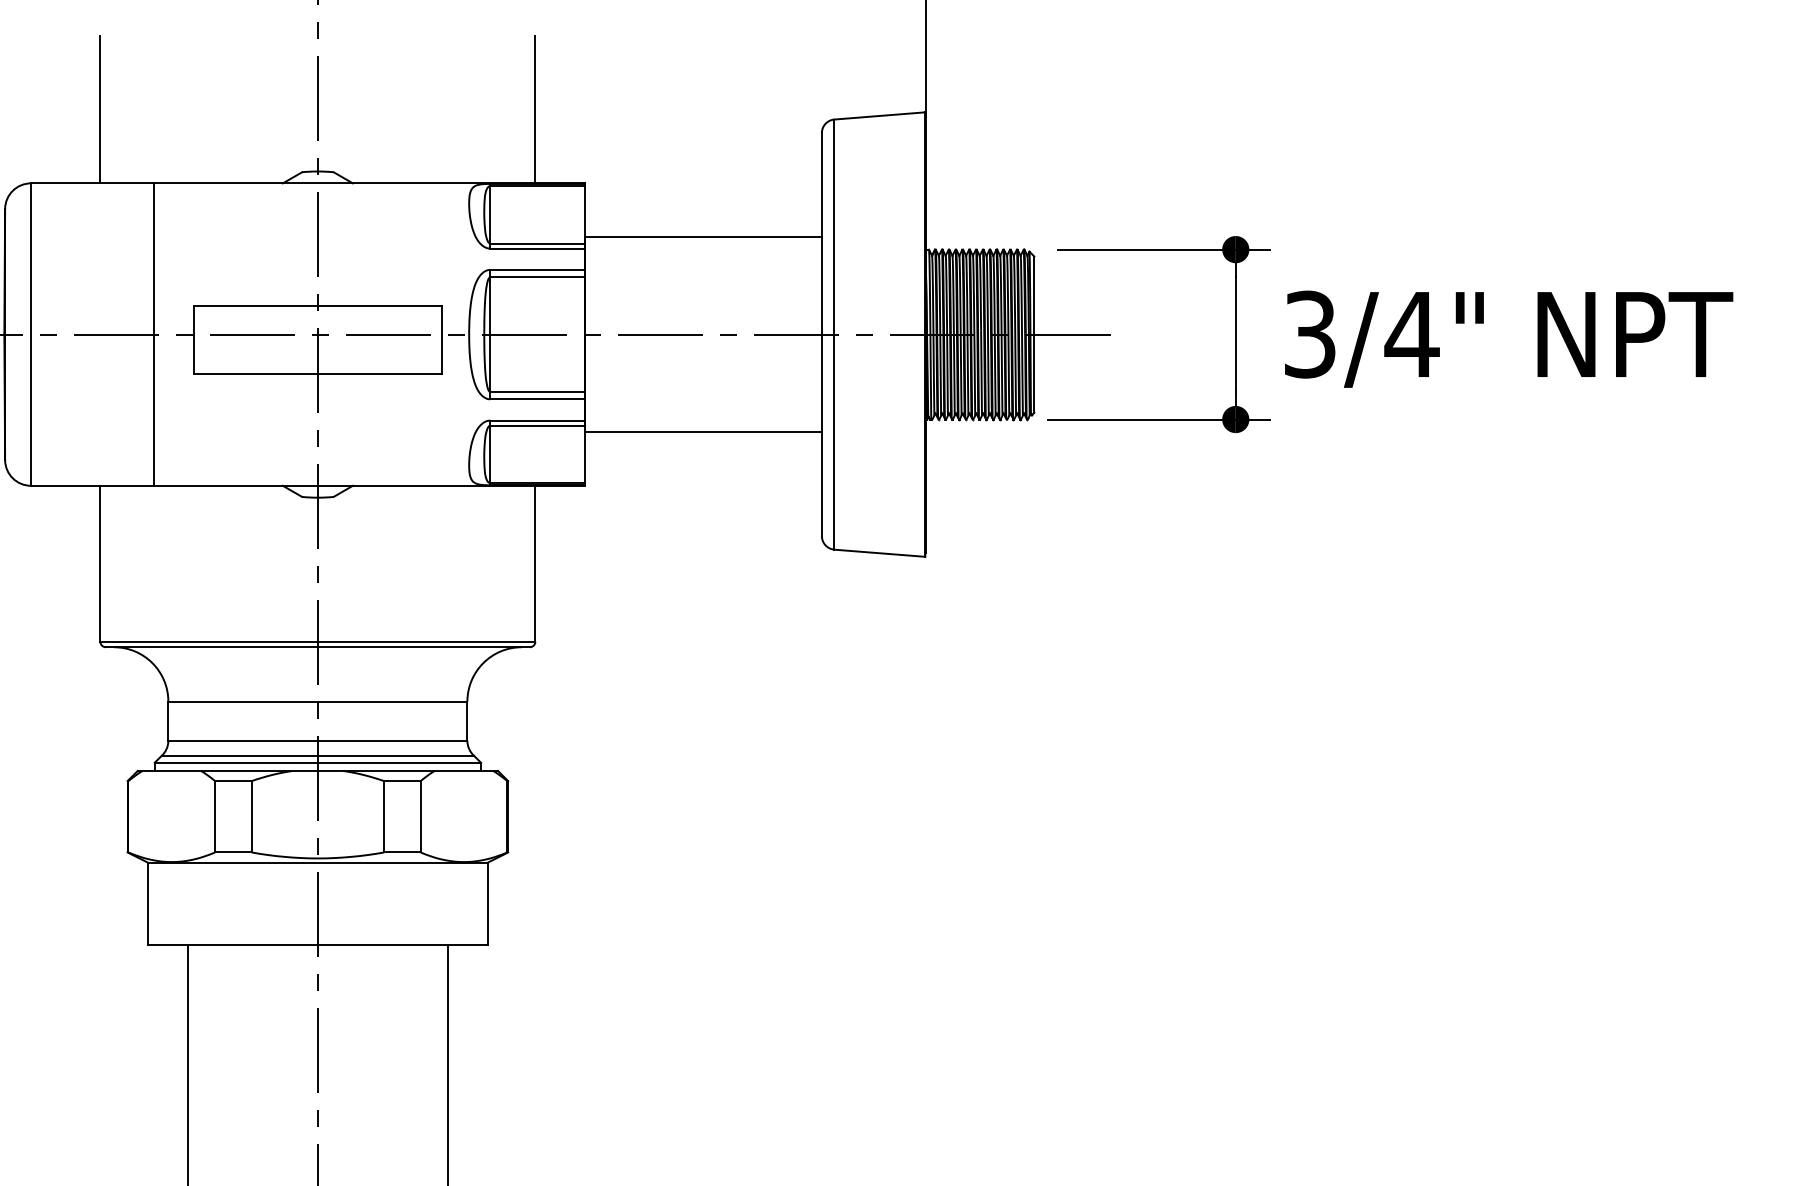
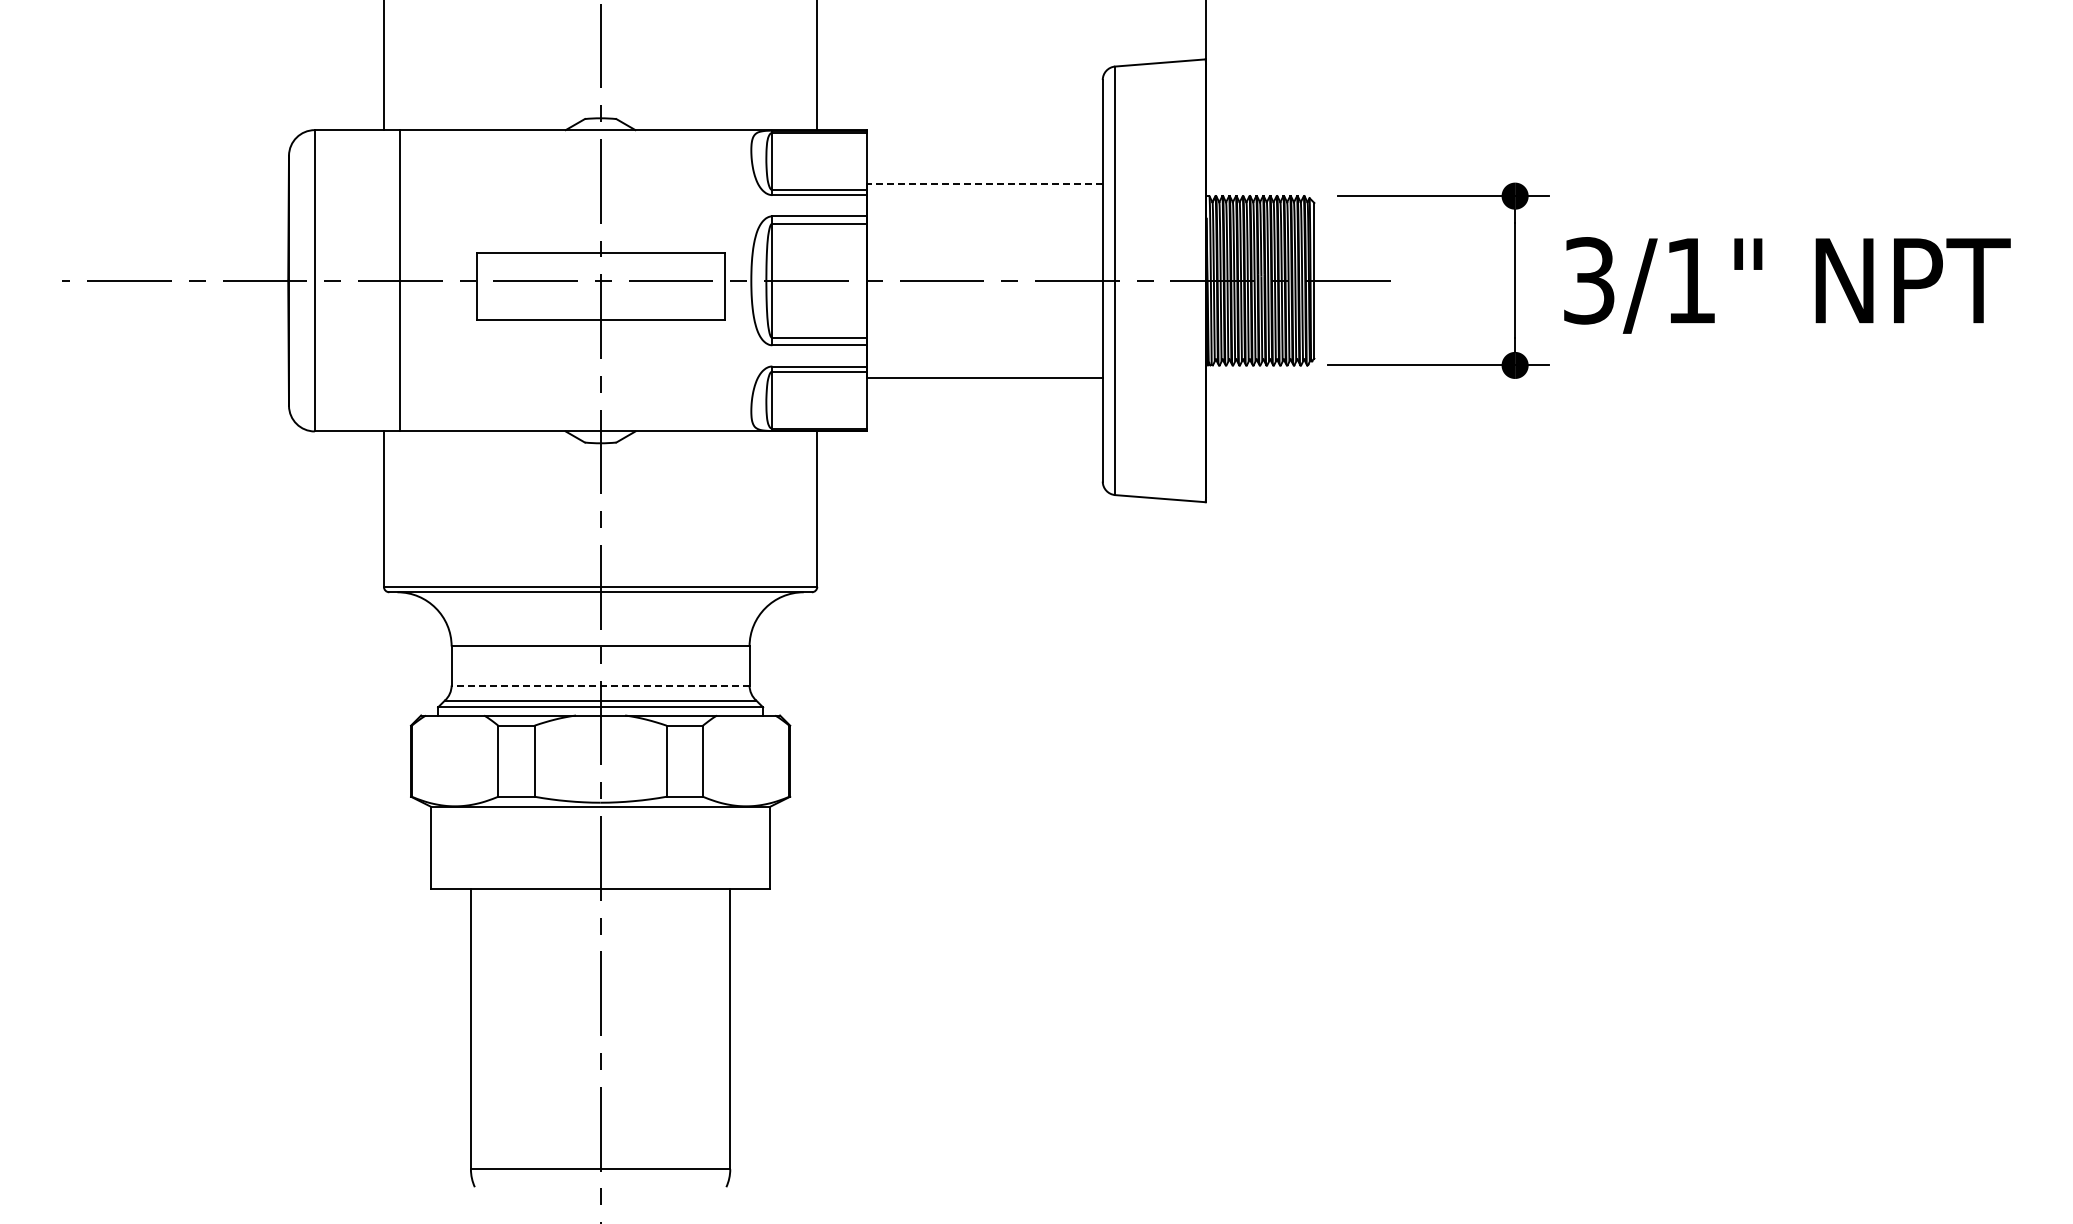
line: (703, 236) -> (984, 183), solid -> dashed
line: (154, 334) -> (400, 280), moved
text: (1411, 334) -> (1690, 280), 3/4" -> 3/1"
line: (317, 740) -> (600, 685), solid -> dashed

